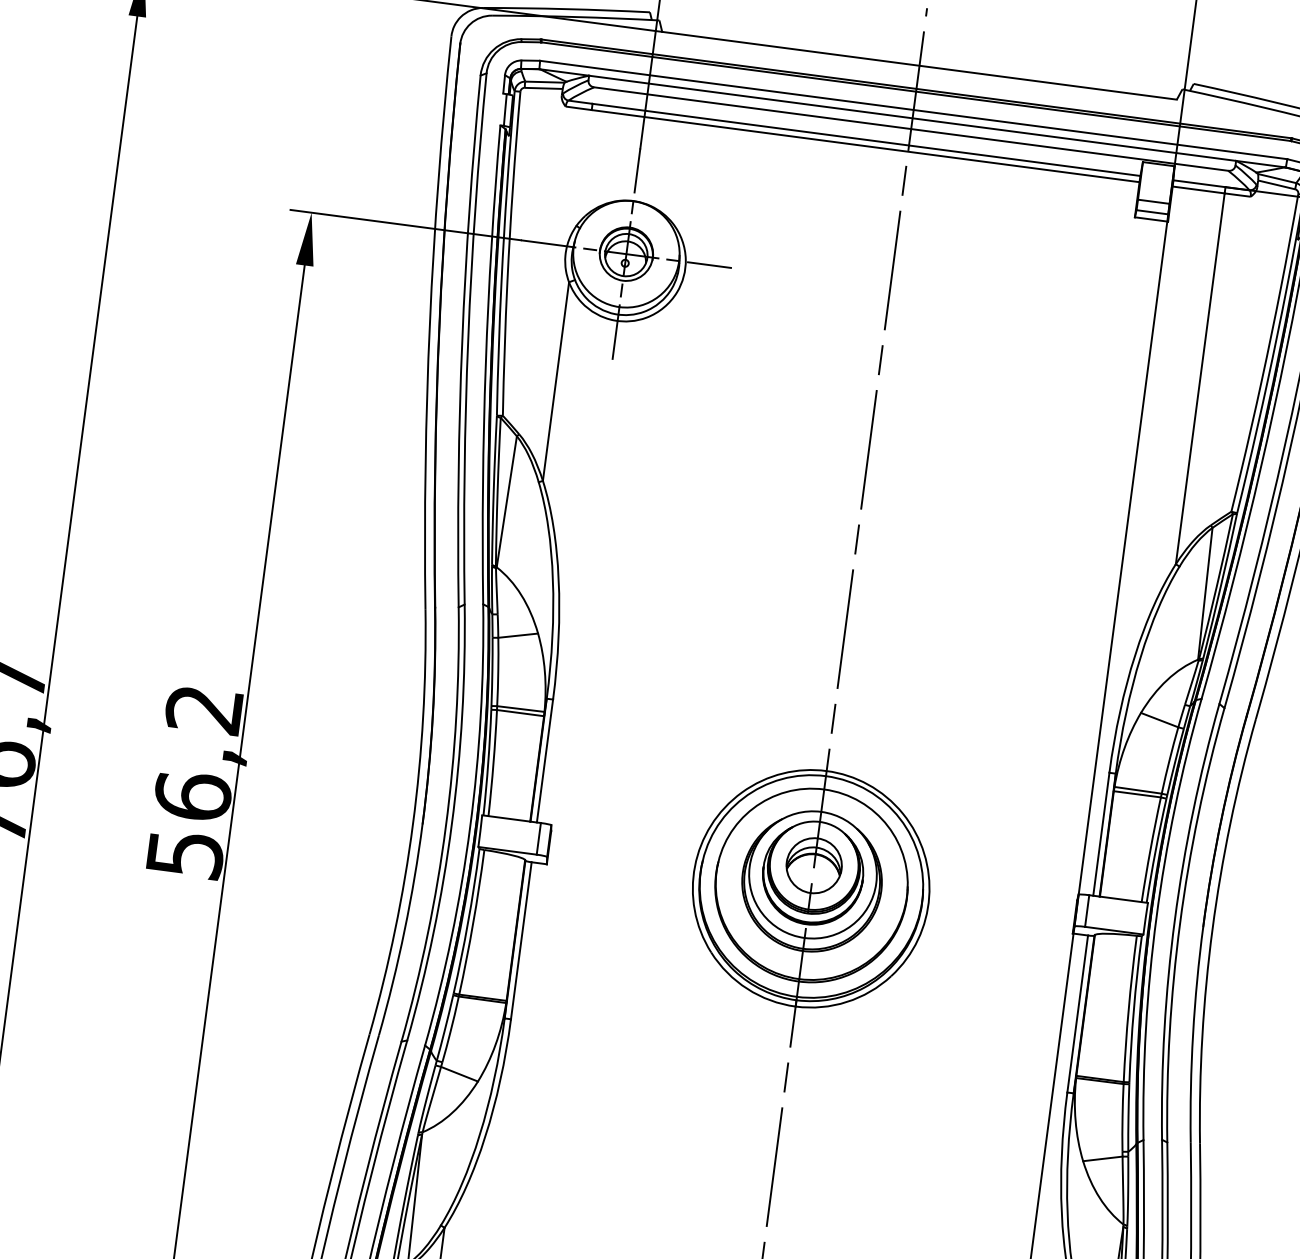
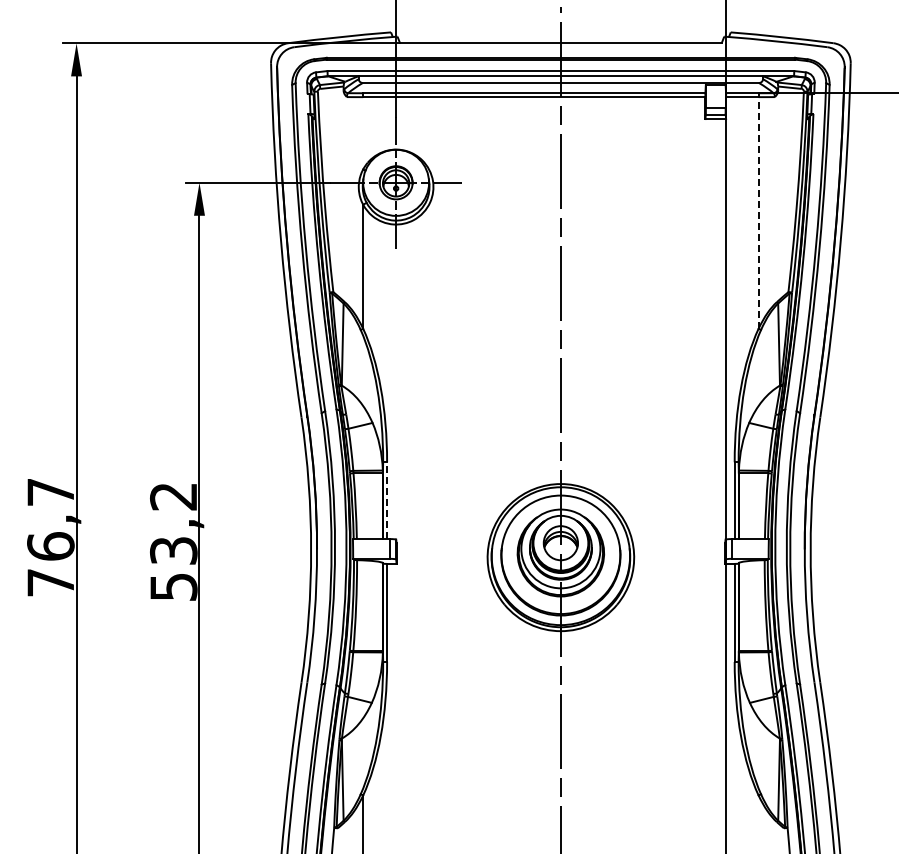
line: (1200, 378) -> (758, 212), solid -> dashed
line: (545, 760) -> (387, 500), solid -> dashed
text: (192, 795) -> (173, 550), 56,2 -> 53,2

